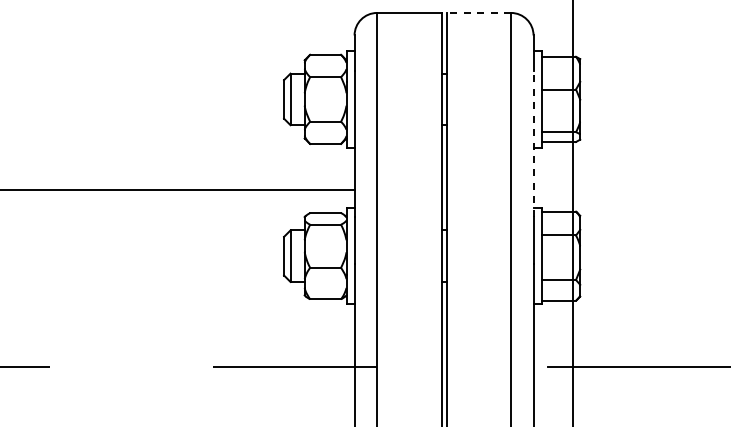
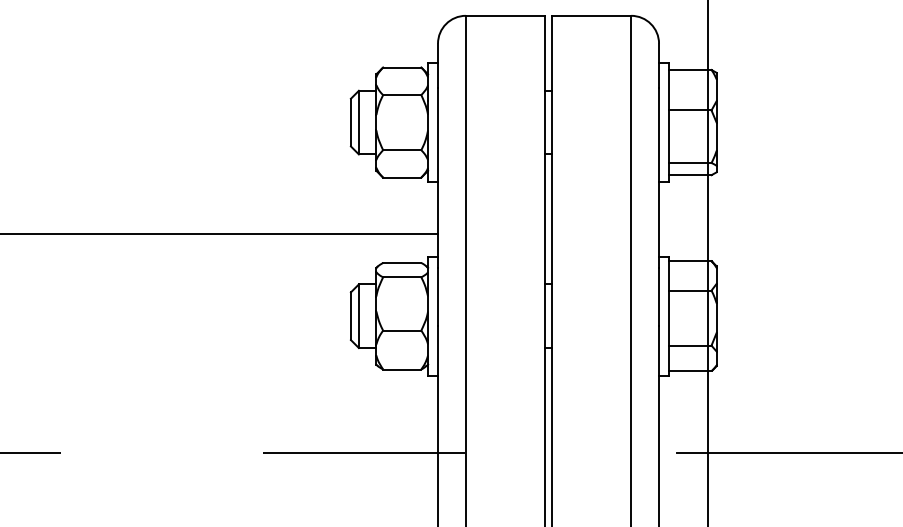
line: (478, 12) -> (591, 15), dashed -> solid
line: (533, 144) -> (658, 178), dashed -> solid

